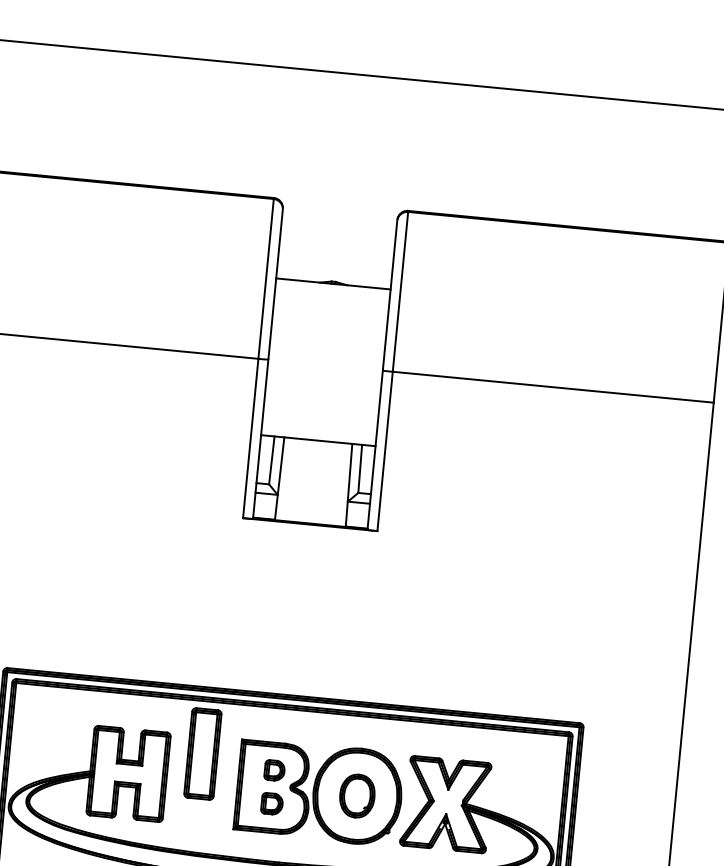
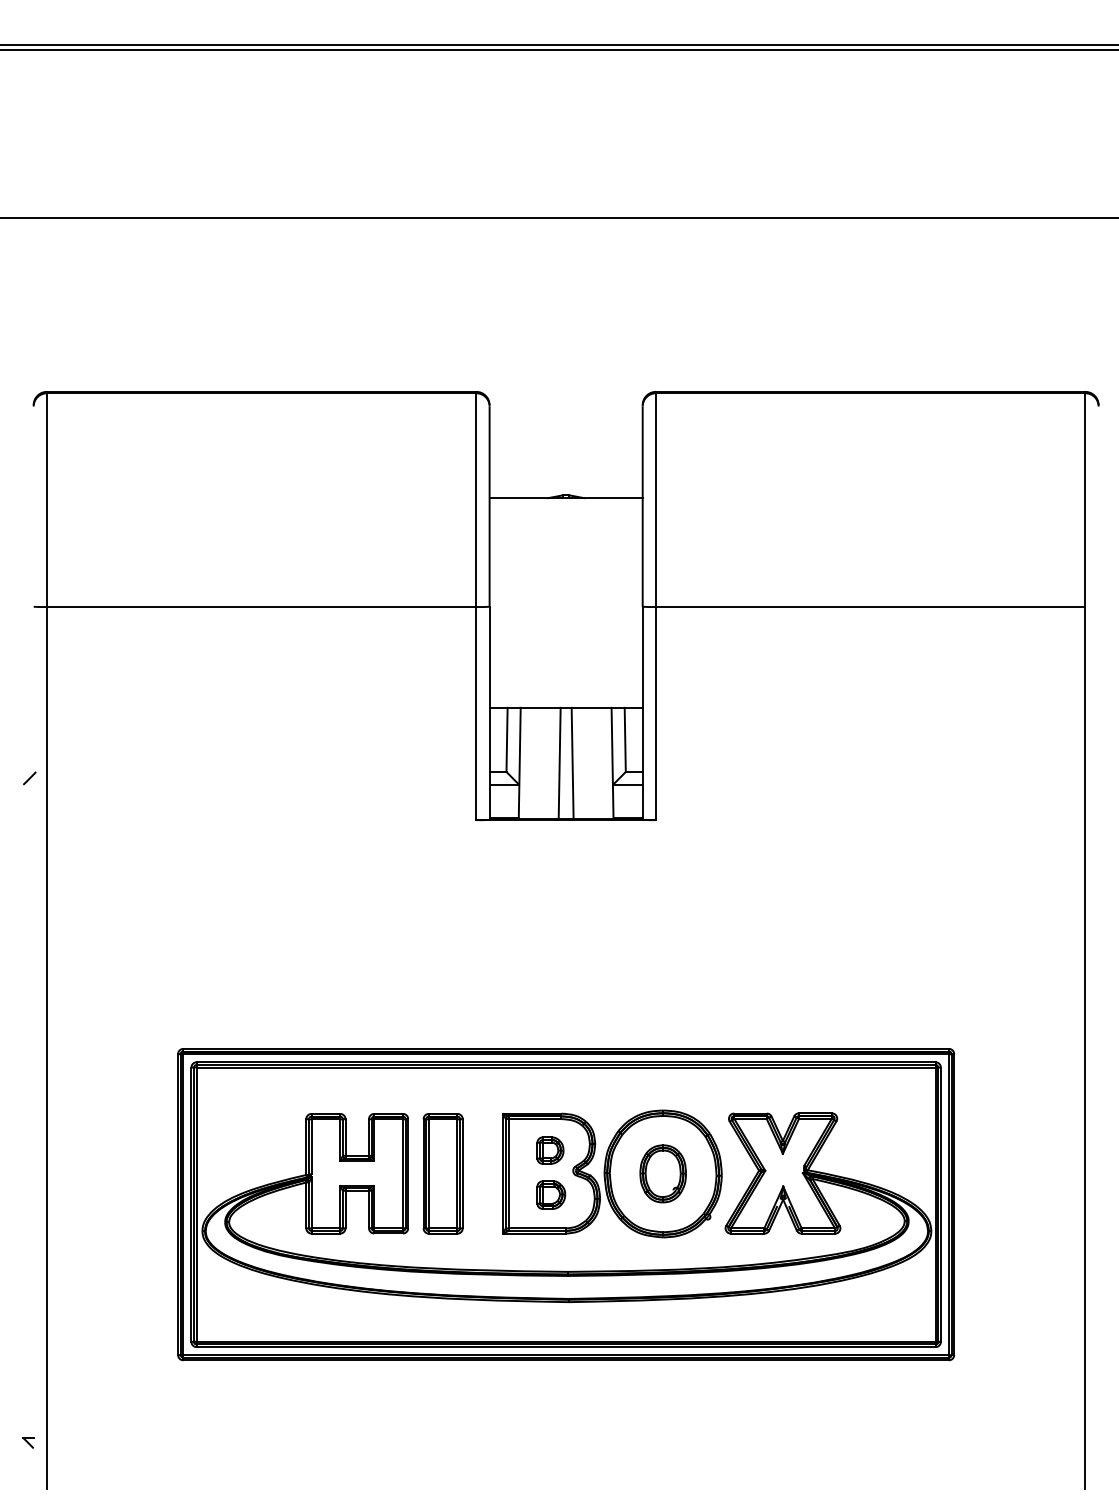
line: (309, 481) -> (559, 762), added
line: (319, 482) -> (572, 762), added
part: (202, 753) -> (442, 1173), moved

